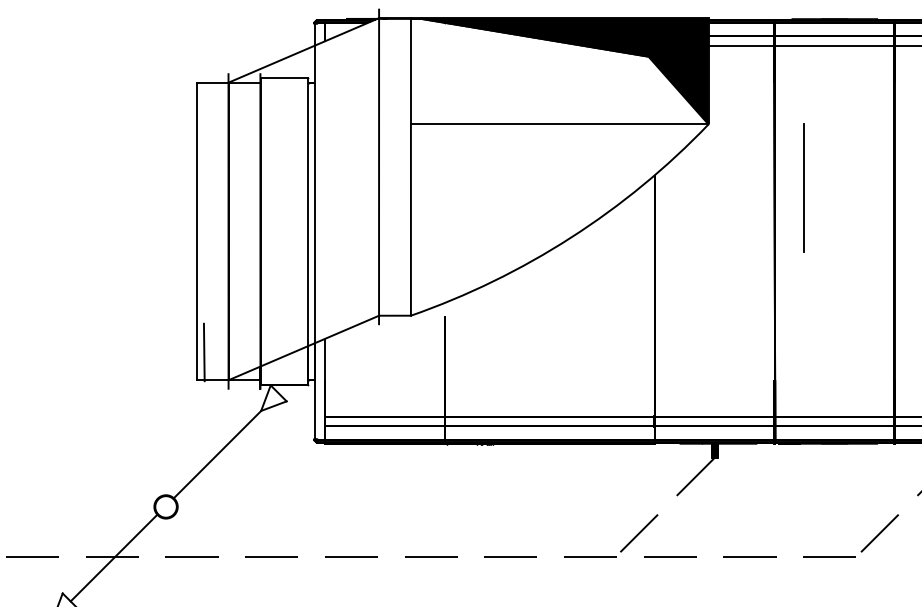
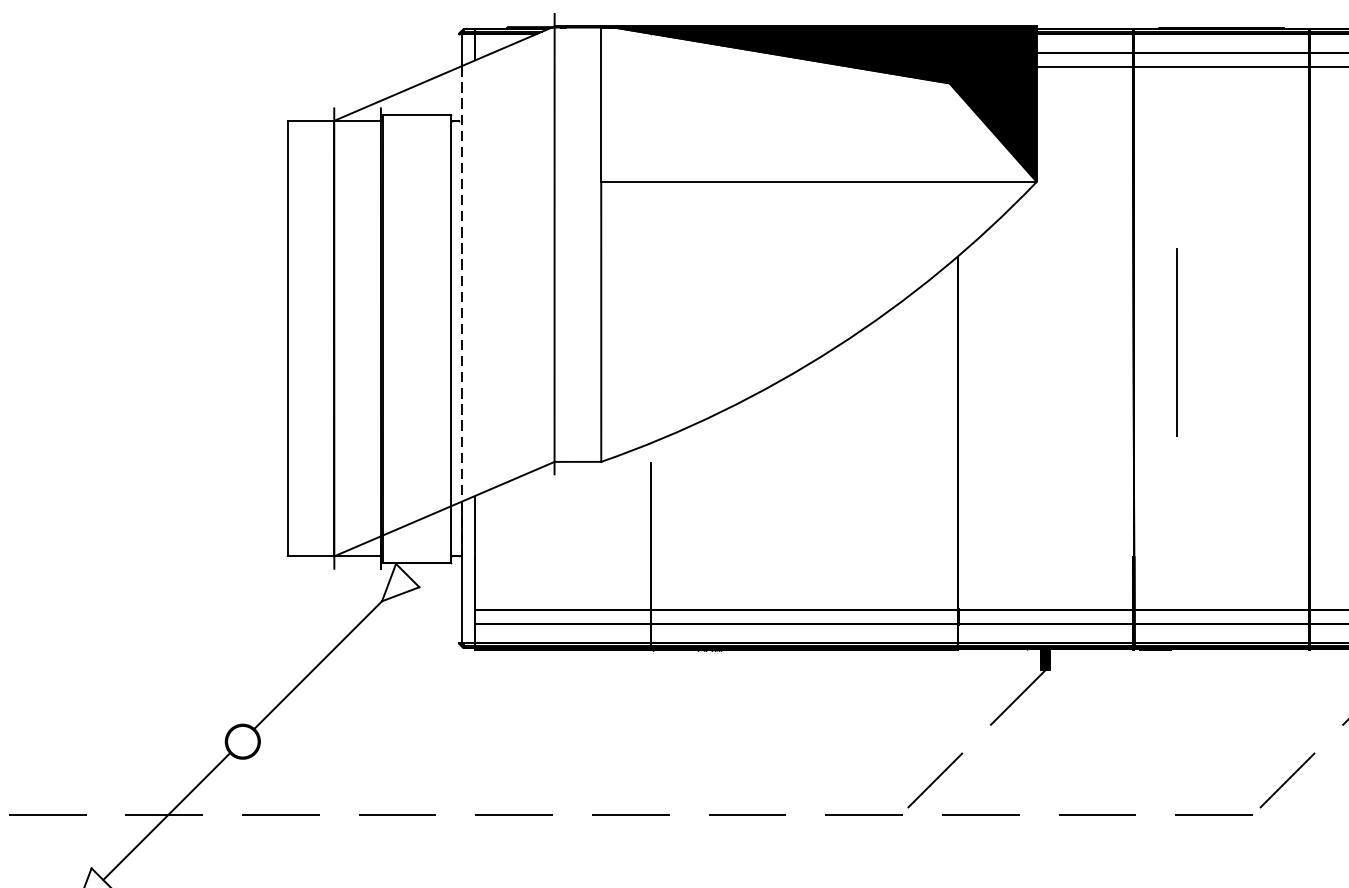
line: (803, 187) -> (1175, 341), moved
line: (315, 213) -> (461, 312), solid -> dashed
line: (203, 352) -> (297, 515), removed

